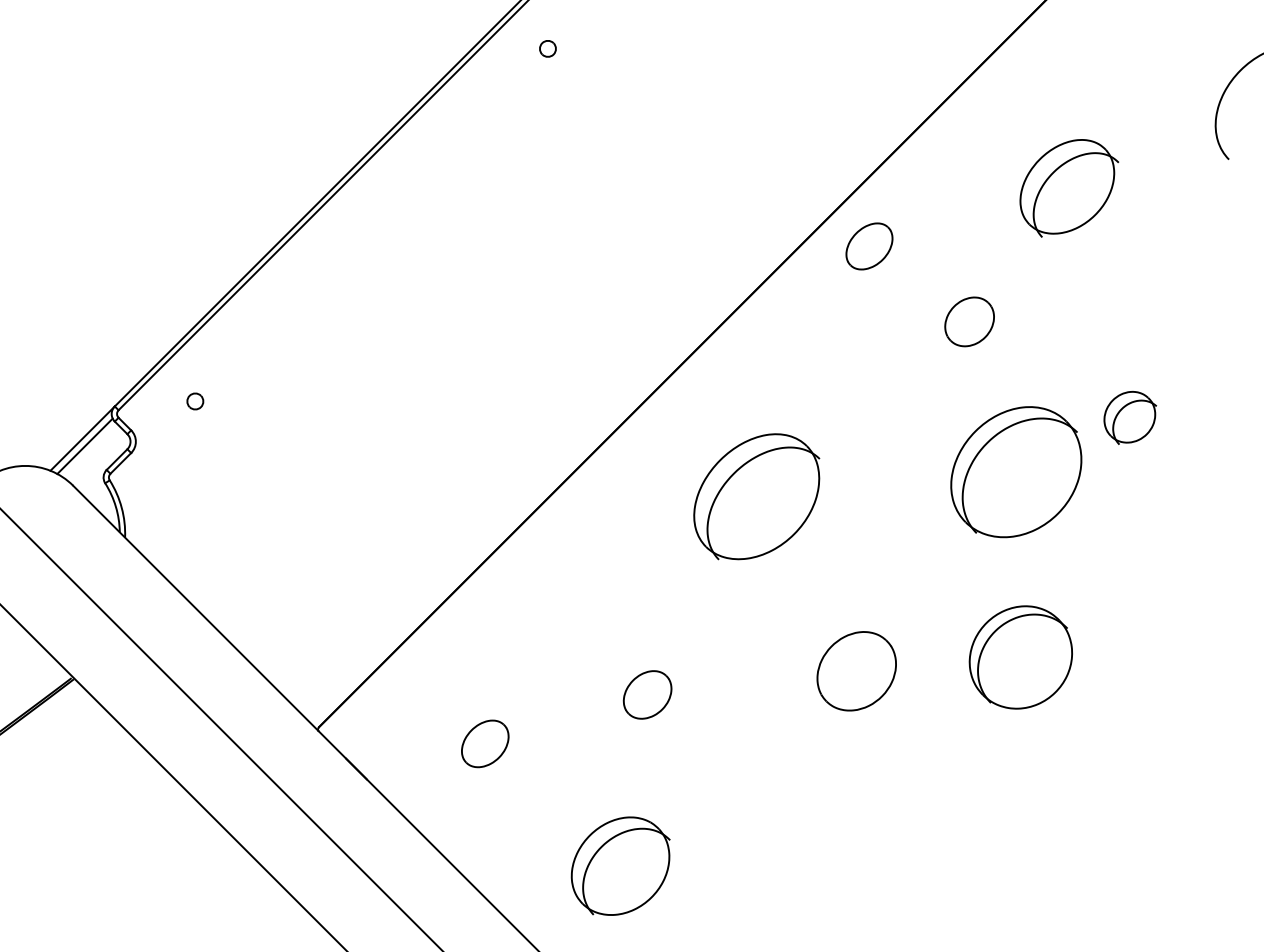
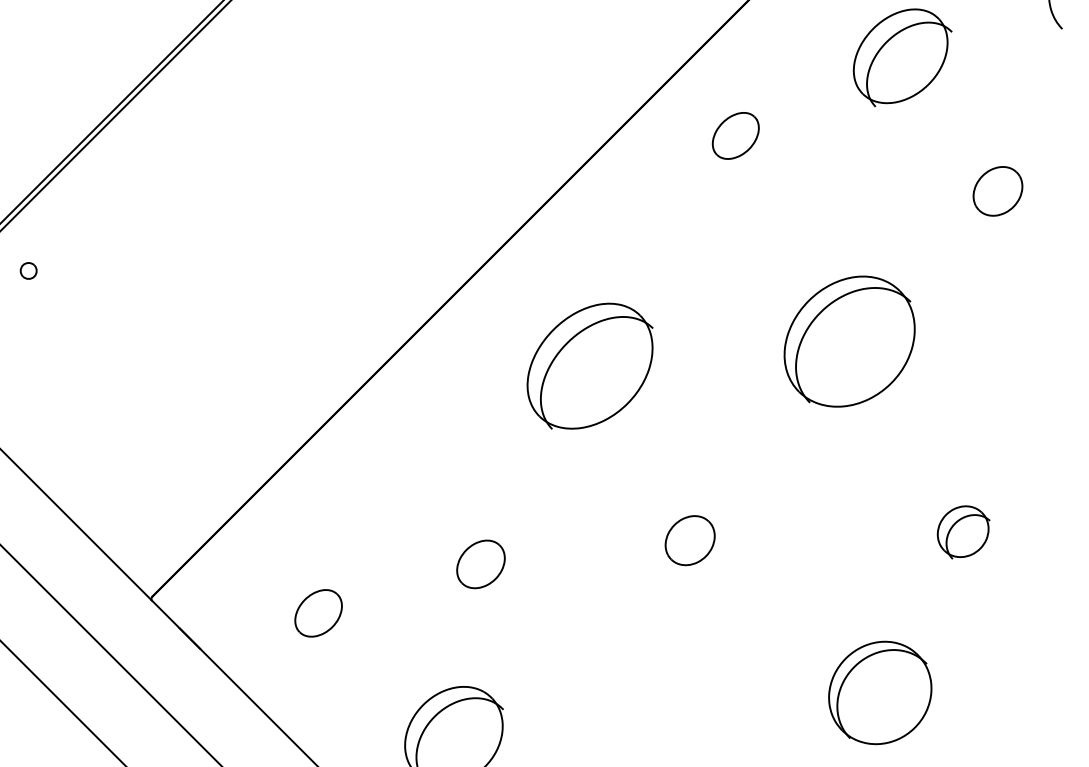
part: (869, 246) -> (735, 135), moved
part: (969, 321) -> (997, 190), moved
part: (1130, 417) -> (963, 531), moved
part: (1020, 657) -> (879, 692), moved
part: (856, 670) -> (689, 539), size x0.62

